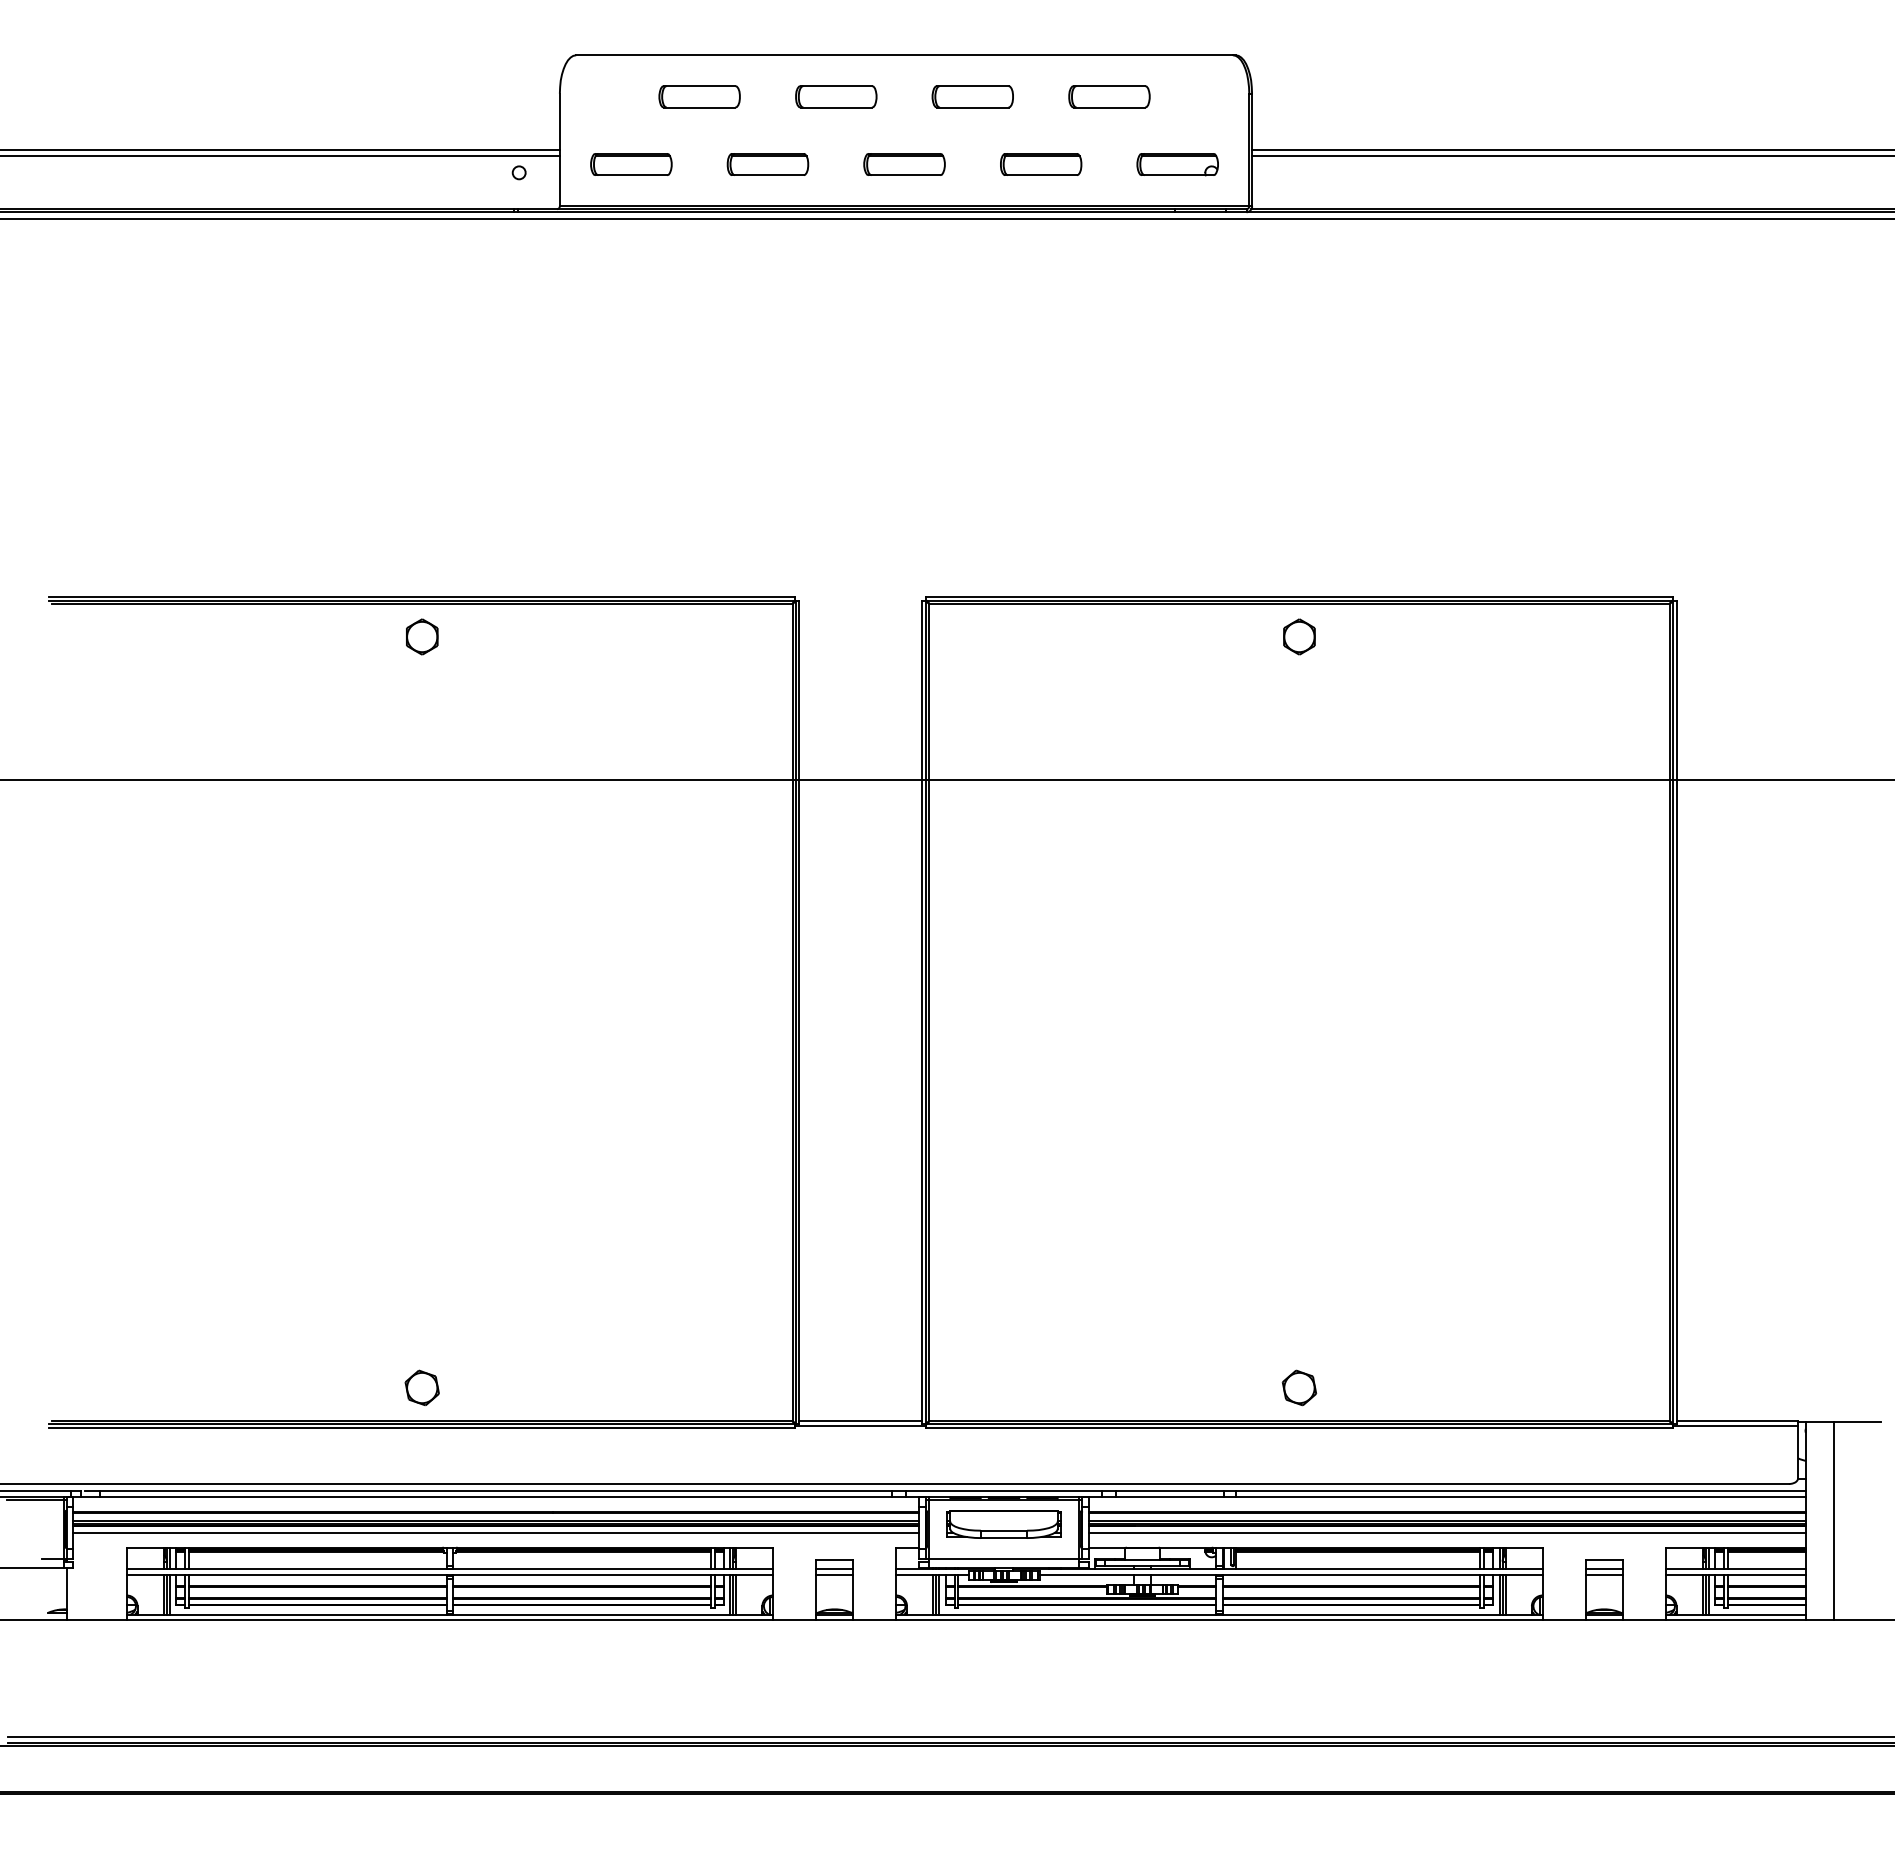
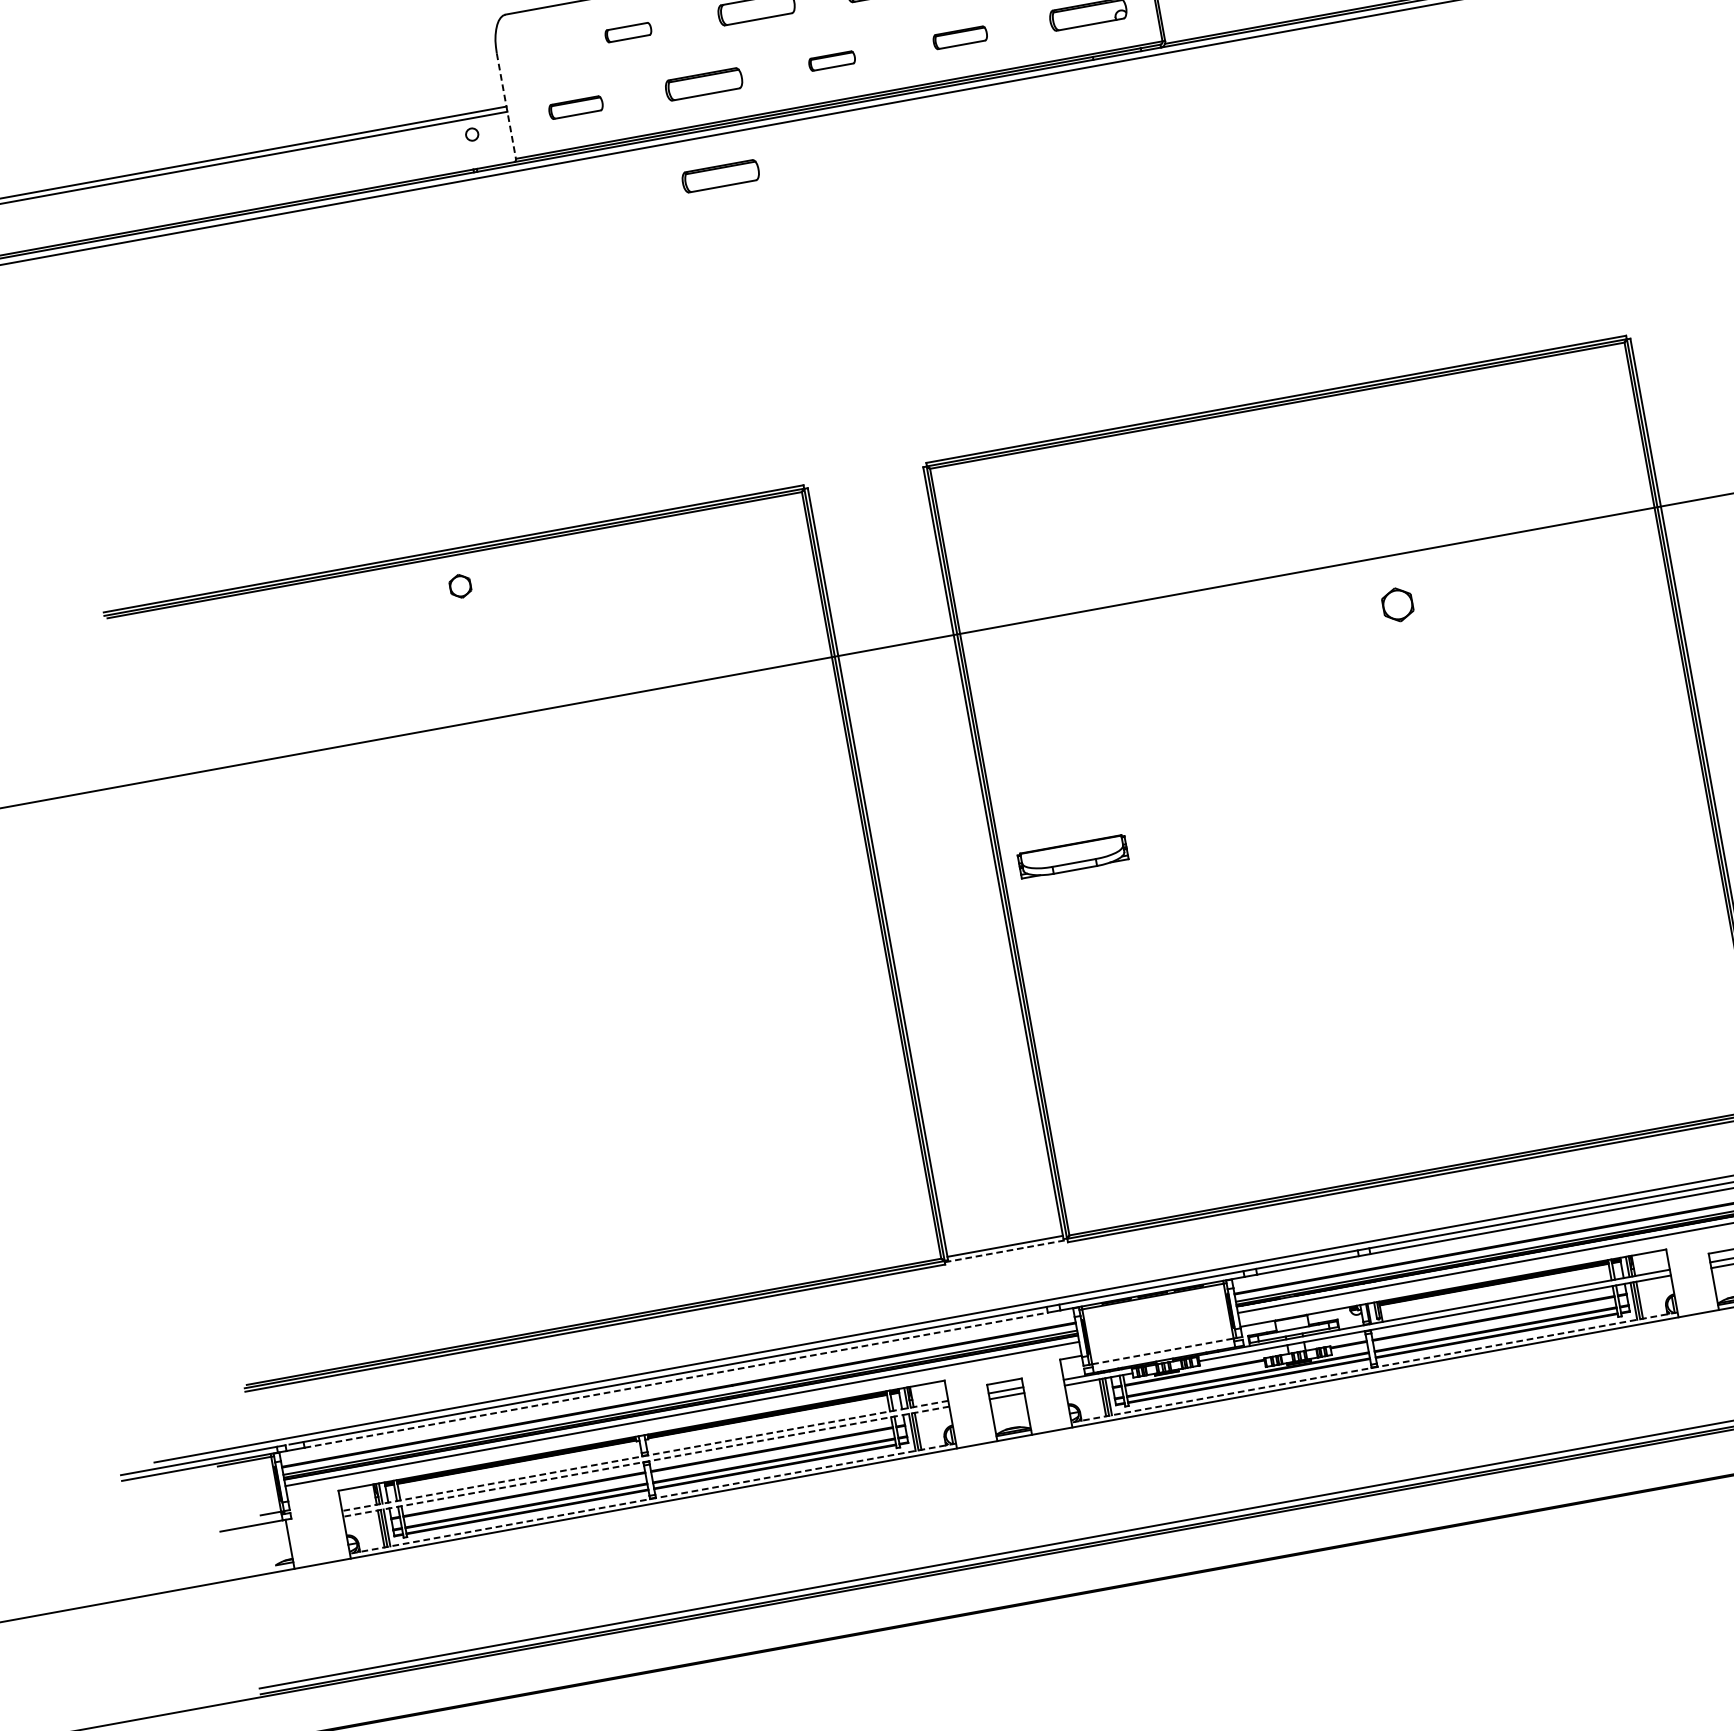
part: (699, 96) -> (628, 32), size x0.6
line: (559, 150) -> (506, 106), solid -> dashed
part: (631, 164) -> (576, 107), size x0.7
part: (904, 164) -> (832, 61), size x0.6
part: (1041, 164) -> (960, 37), size x0.7
part: (767, 262) -> (720, 176), added
part: (422, 636) -> (460, 585), size x0.7
part: (1299, 636) -> (1397, 604), moved
part: (421, 1387) -> (587, 1290), removed
part: (1299, 1387) -> (1410, 1140), removed
line: (861, 1425) -> (1006, 1250), solid -> dashed
line: (496, 1496) -> (676, 1379), solid -> dashed
part: (1003, 1524) -> (1072, 857), moved
line: (1004, 1558) -> (1163, 1351), solid -> dashed
line: (449, 1569) -> (644, 1456), solid -> dashed
line: (449, 1575) -> (645, 1461), solid -> dashed
line: (449, 1614) -> (652, 1498), solid -> dashed
line: (1218, 1614) -> (1373, 1367), solid -> dashed

